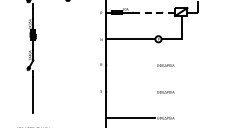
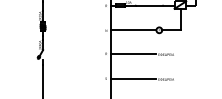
line: (154, 12) -> (155, 5), dashed -> solid
line: (130, 65) -> (133, 54), added
line: (130, 91) -> (133, 78), added

